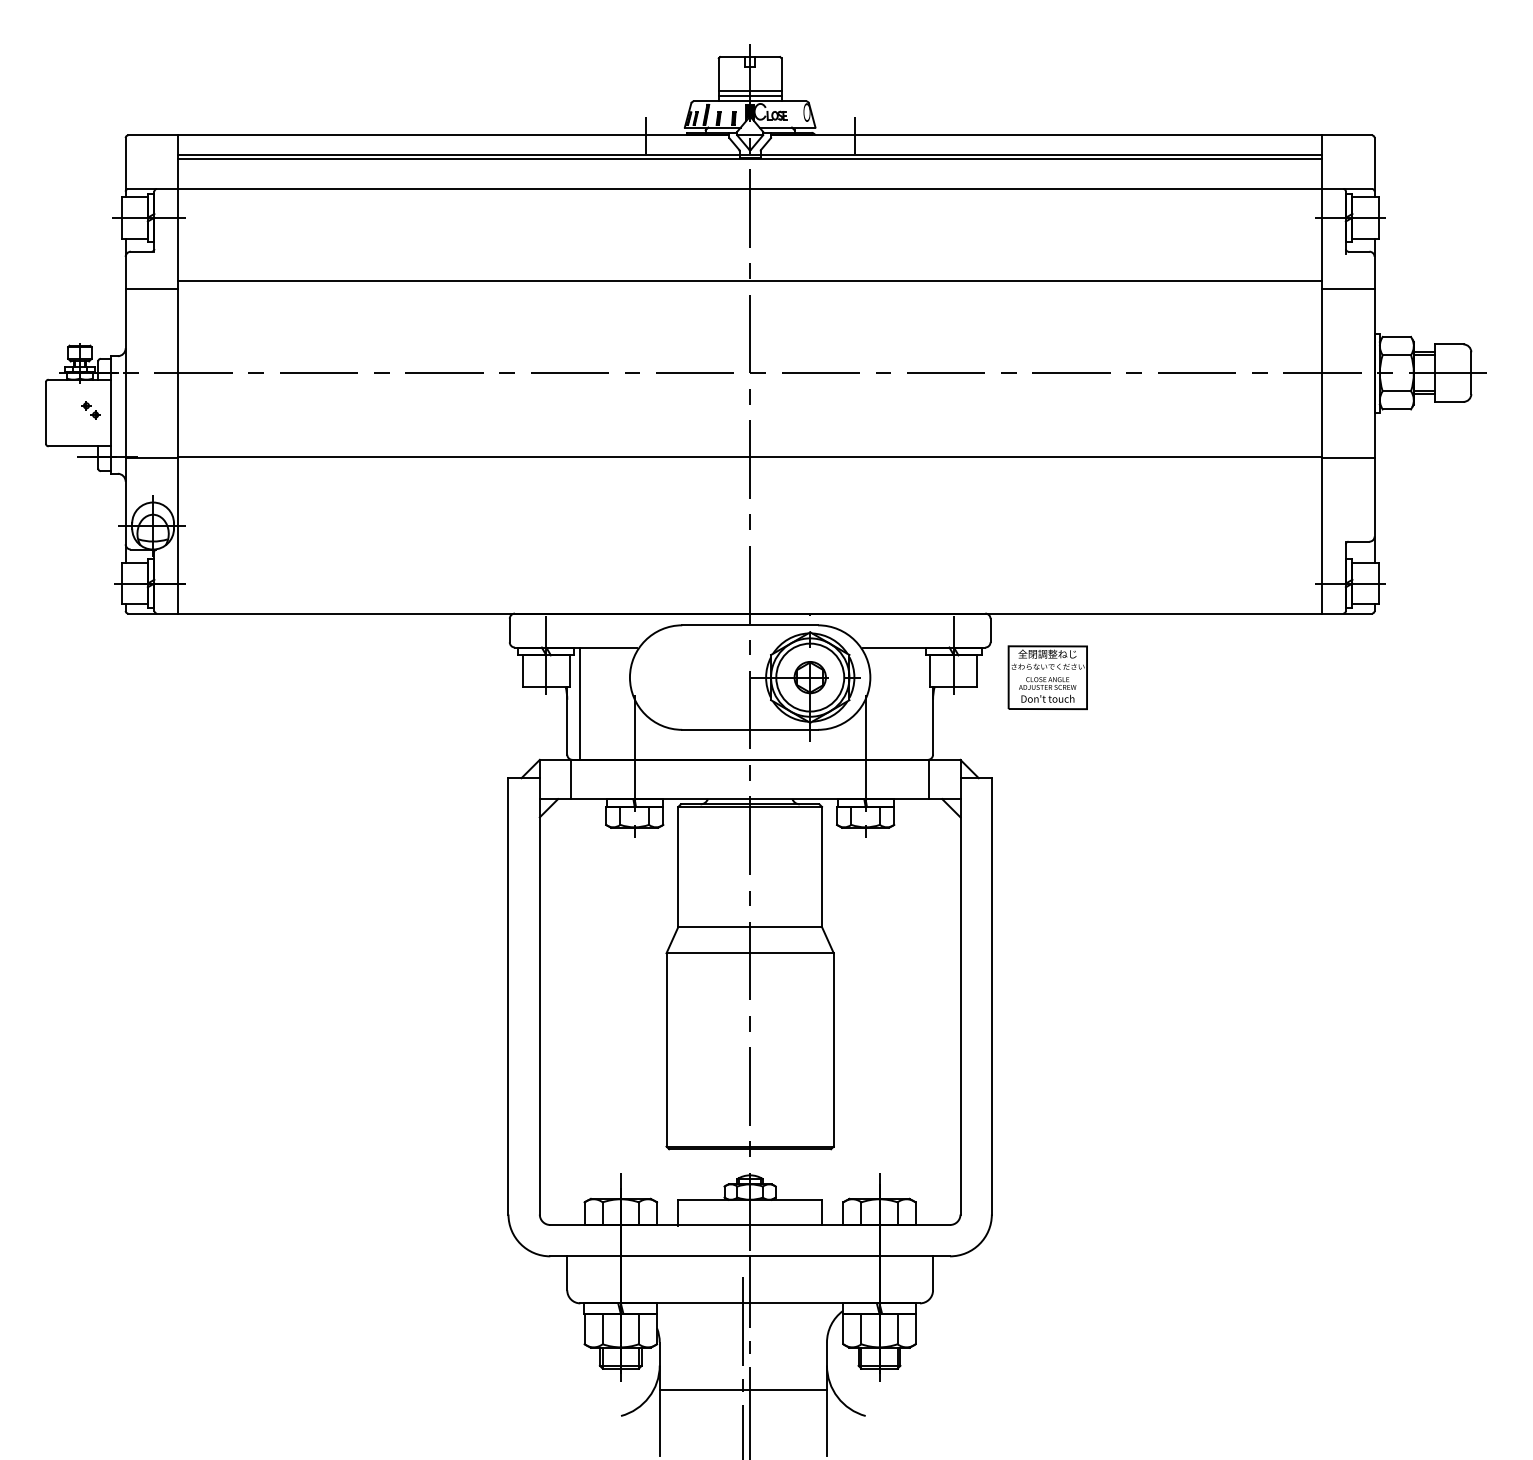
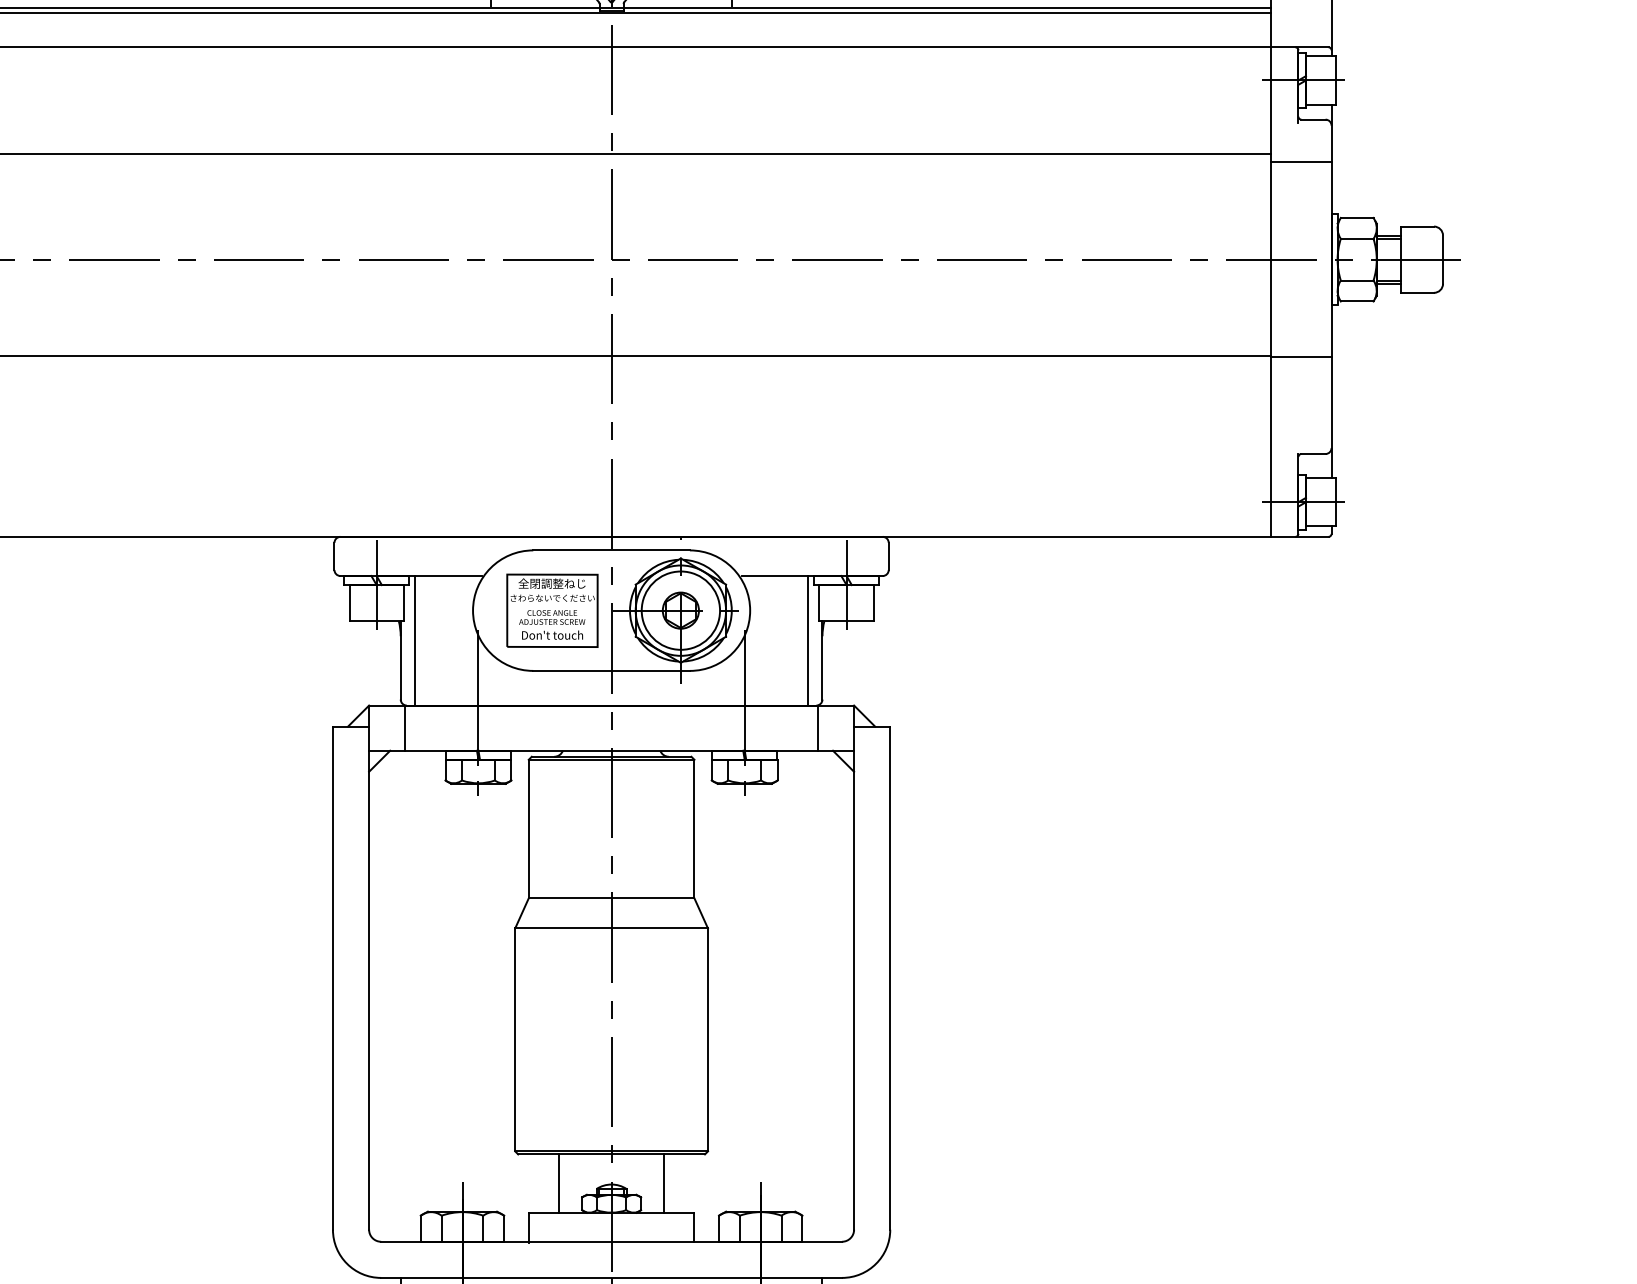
part: (1047, 677) -> (552, 610), moved
line: (920, 703) -> (807, 640), added
line: (704, 1174) -> (558, 1183), added
line: (795, 1174) -> (663, 1183), added

